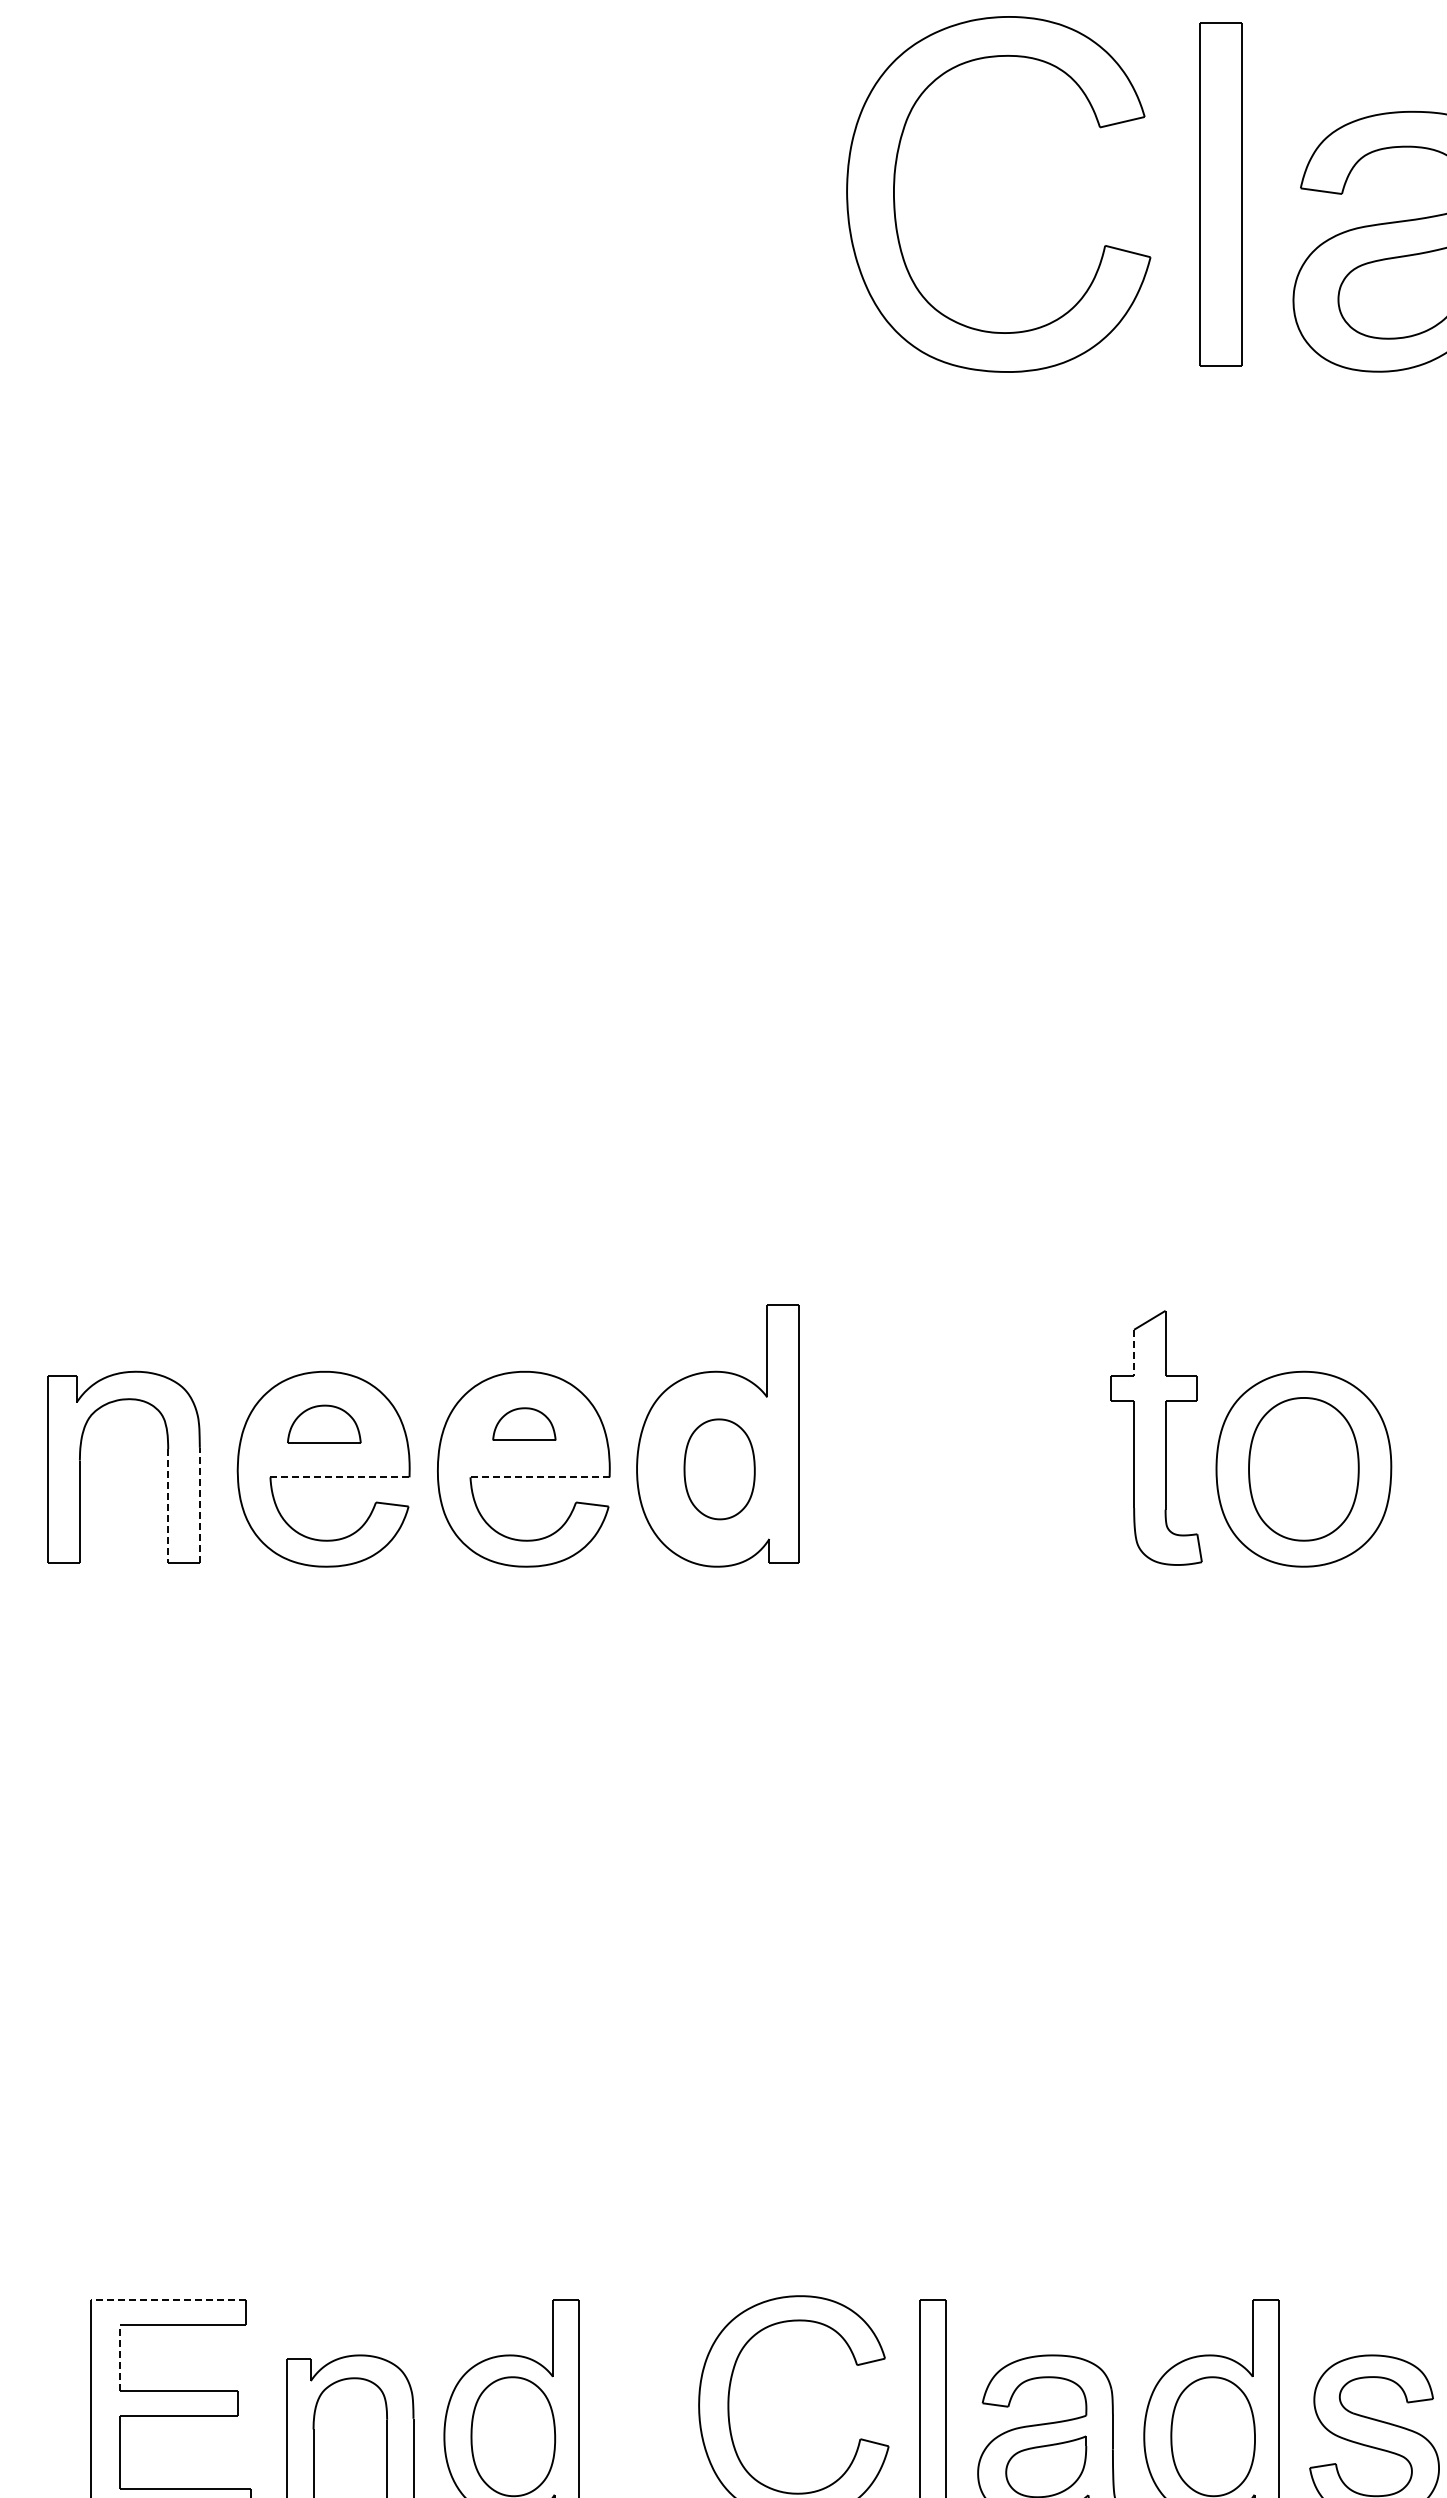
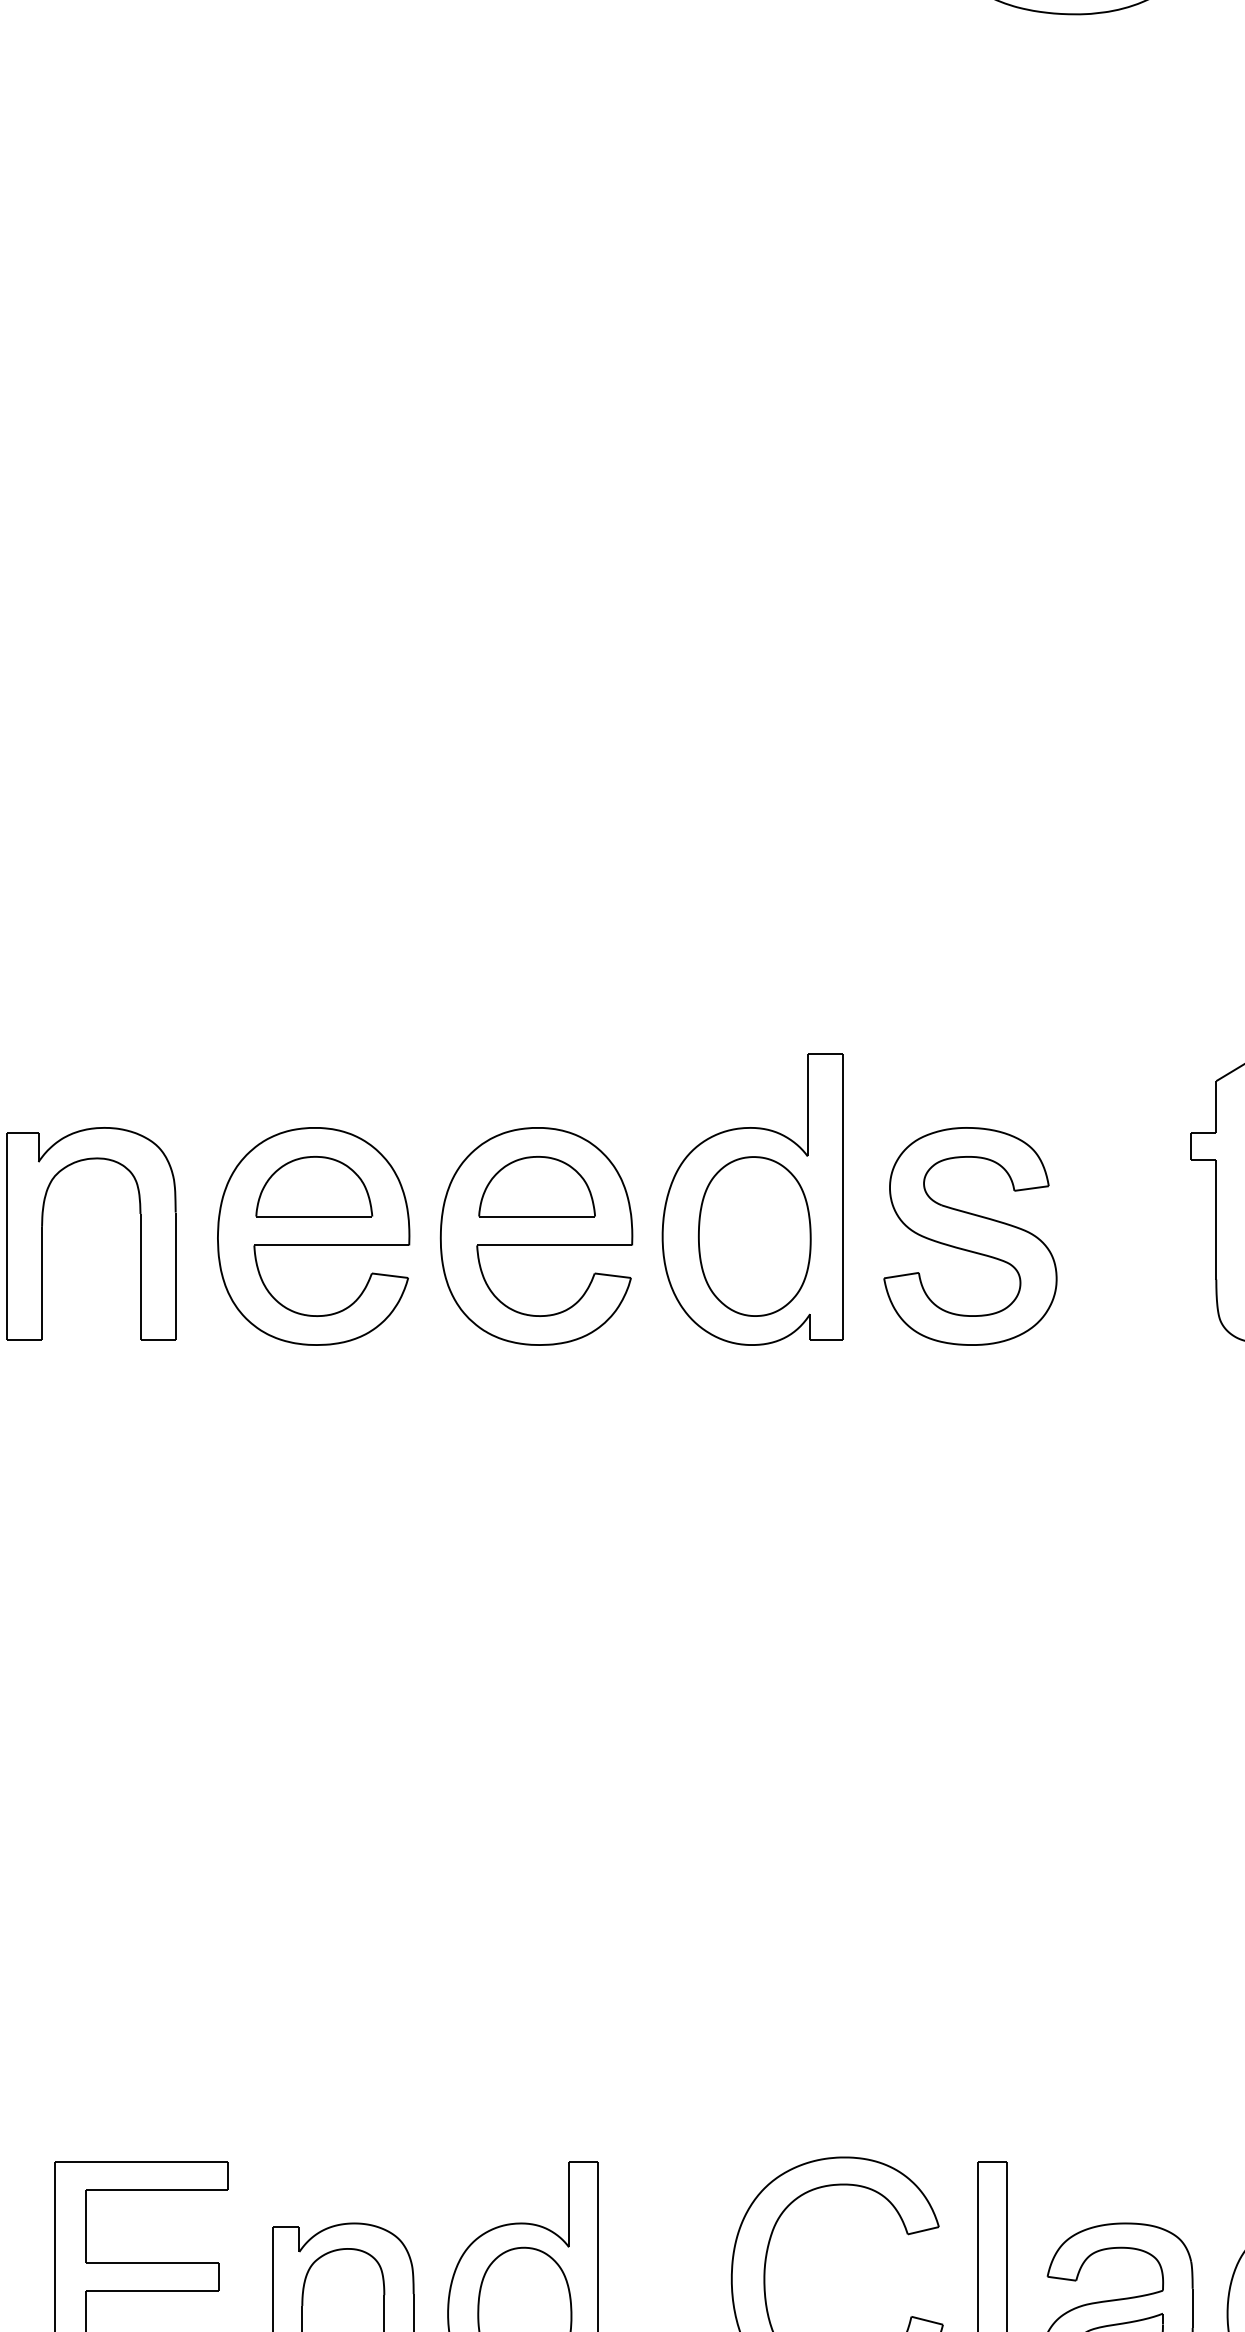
line: (1134, 1353) -> (1216, 1107), dashed -> solid
part: (324, 1423) -> (314, 1185), size x1.43
part: (524, 1423) -> (537, 1185), size x1.67
part: (913, 1468) -> (970, 1235), added
part: (719, 1469) -> (754, 1236), size x1.43
line: (339, 1477) -> (331, 1245), dashed -> solid
line: (540, 1477) -> (555, 1245), dashed -> solid
line: (199, 1504) -> (175, 1275), dashed -> solid
line: (168, 1505) -> (140, 1276), dashed -> solid
line: (168, 2299) -> (140, 2161), dashed -> solid
line: (119, 2357) -> (86, 2225), dashed -> solid

